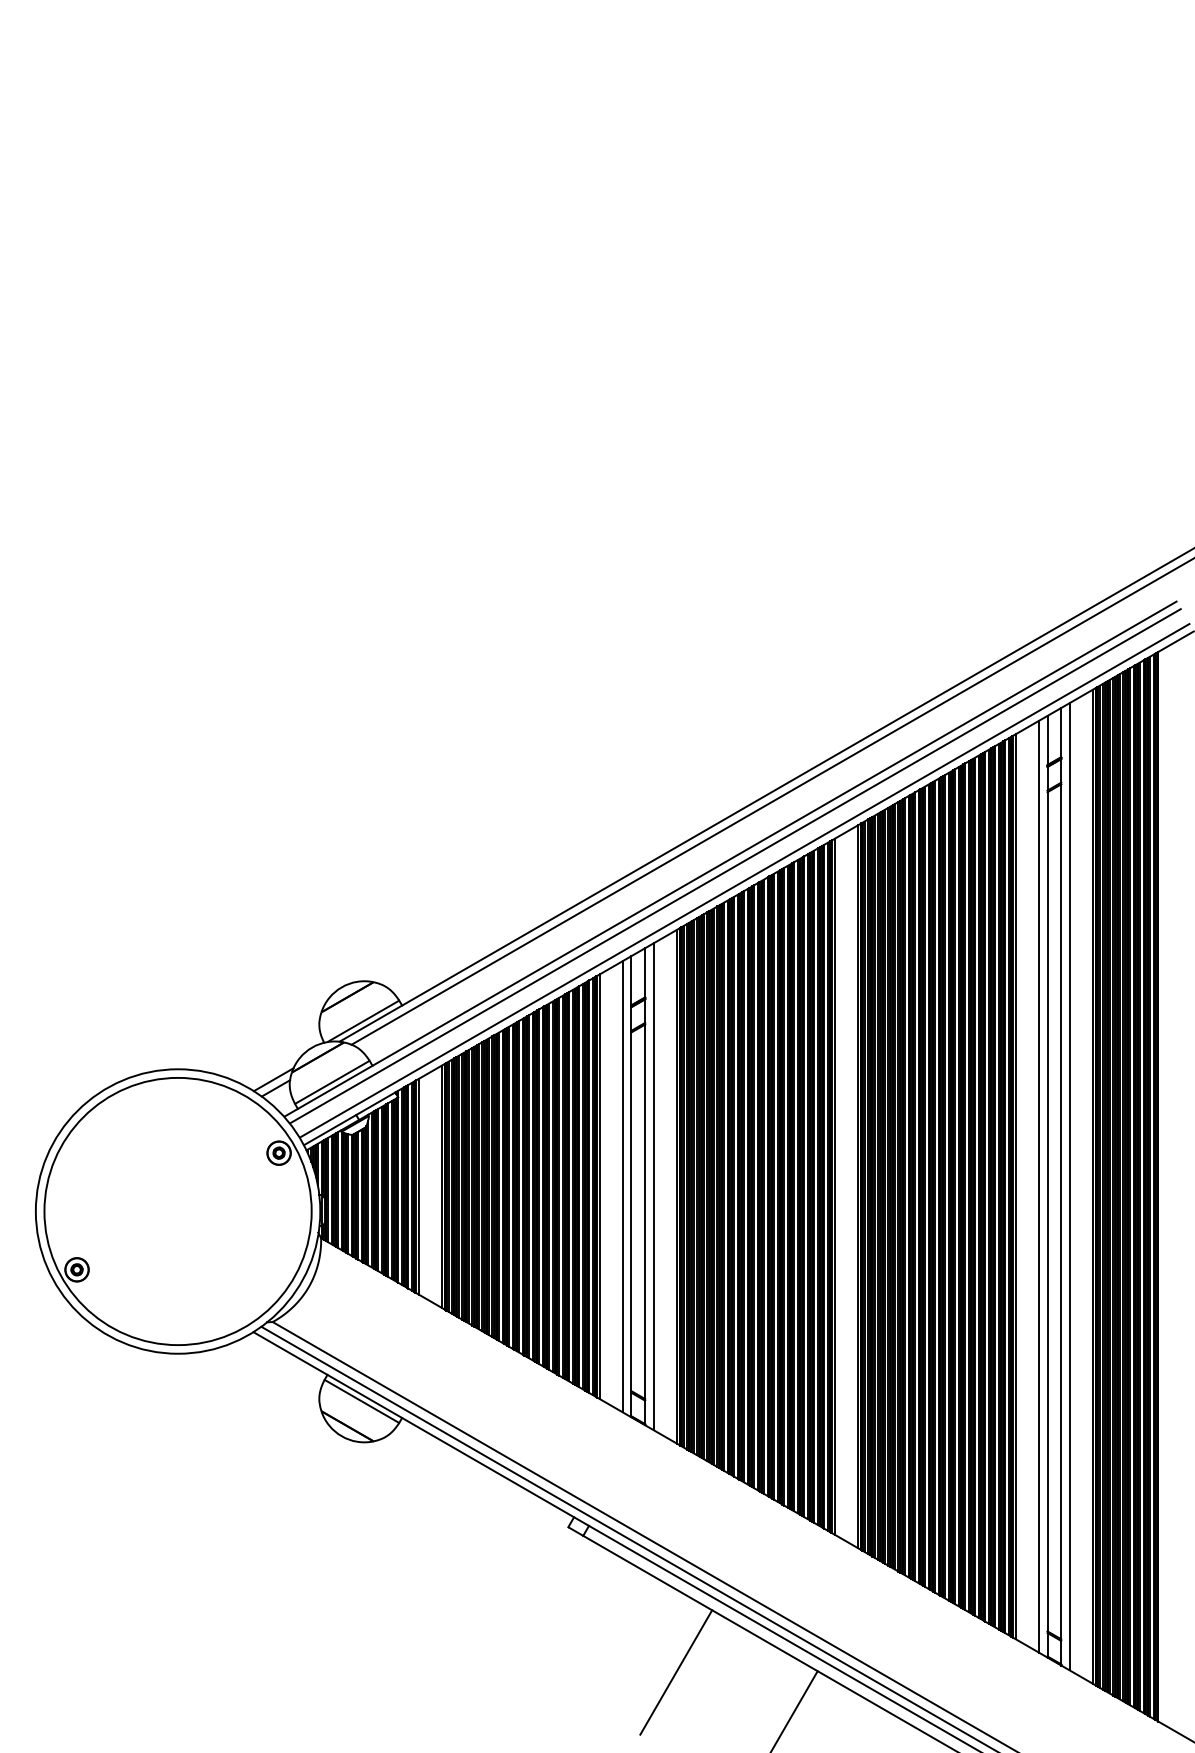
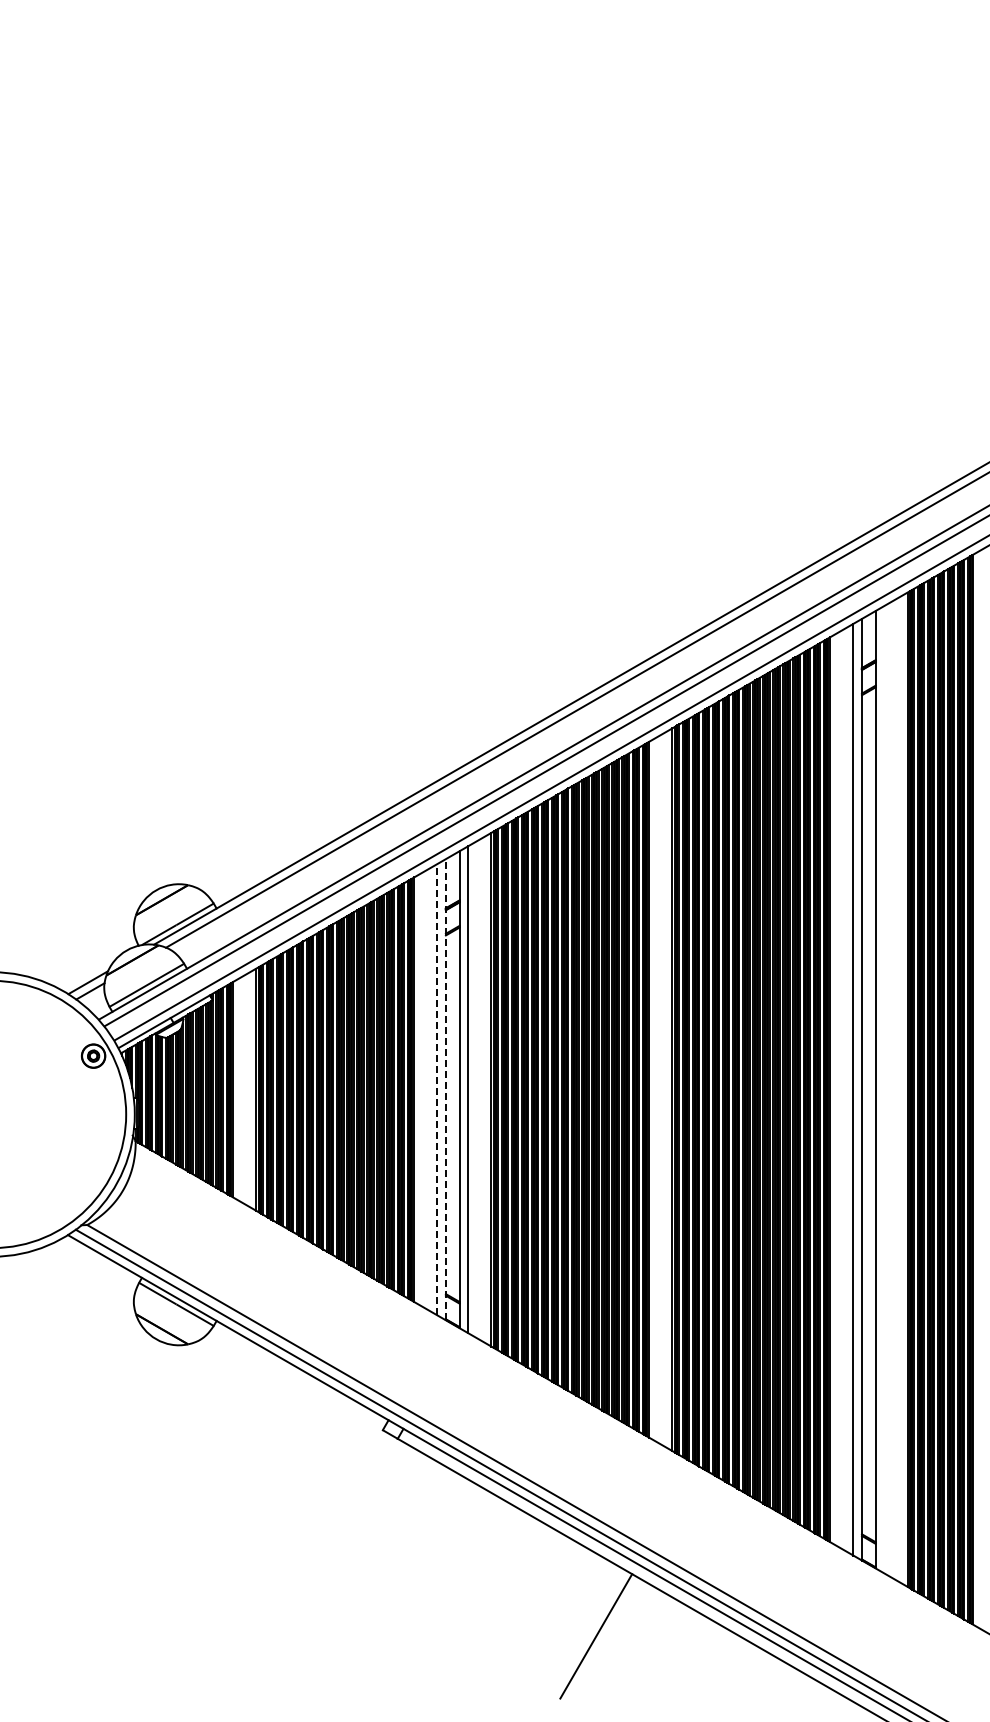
line: (622, 1186) -> (437, 1089), solid -> dashed
line: (631, 1186) -> (446, 1089), solid -> dashed
line: (1069, 1186) -> (884, 1089), removed
line: (676, 1672) -> (491, 1575), removed

